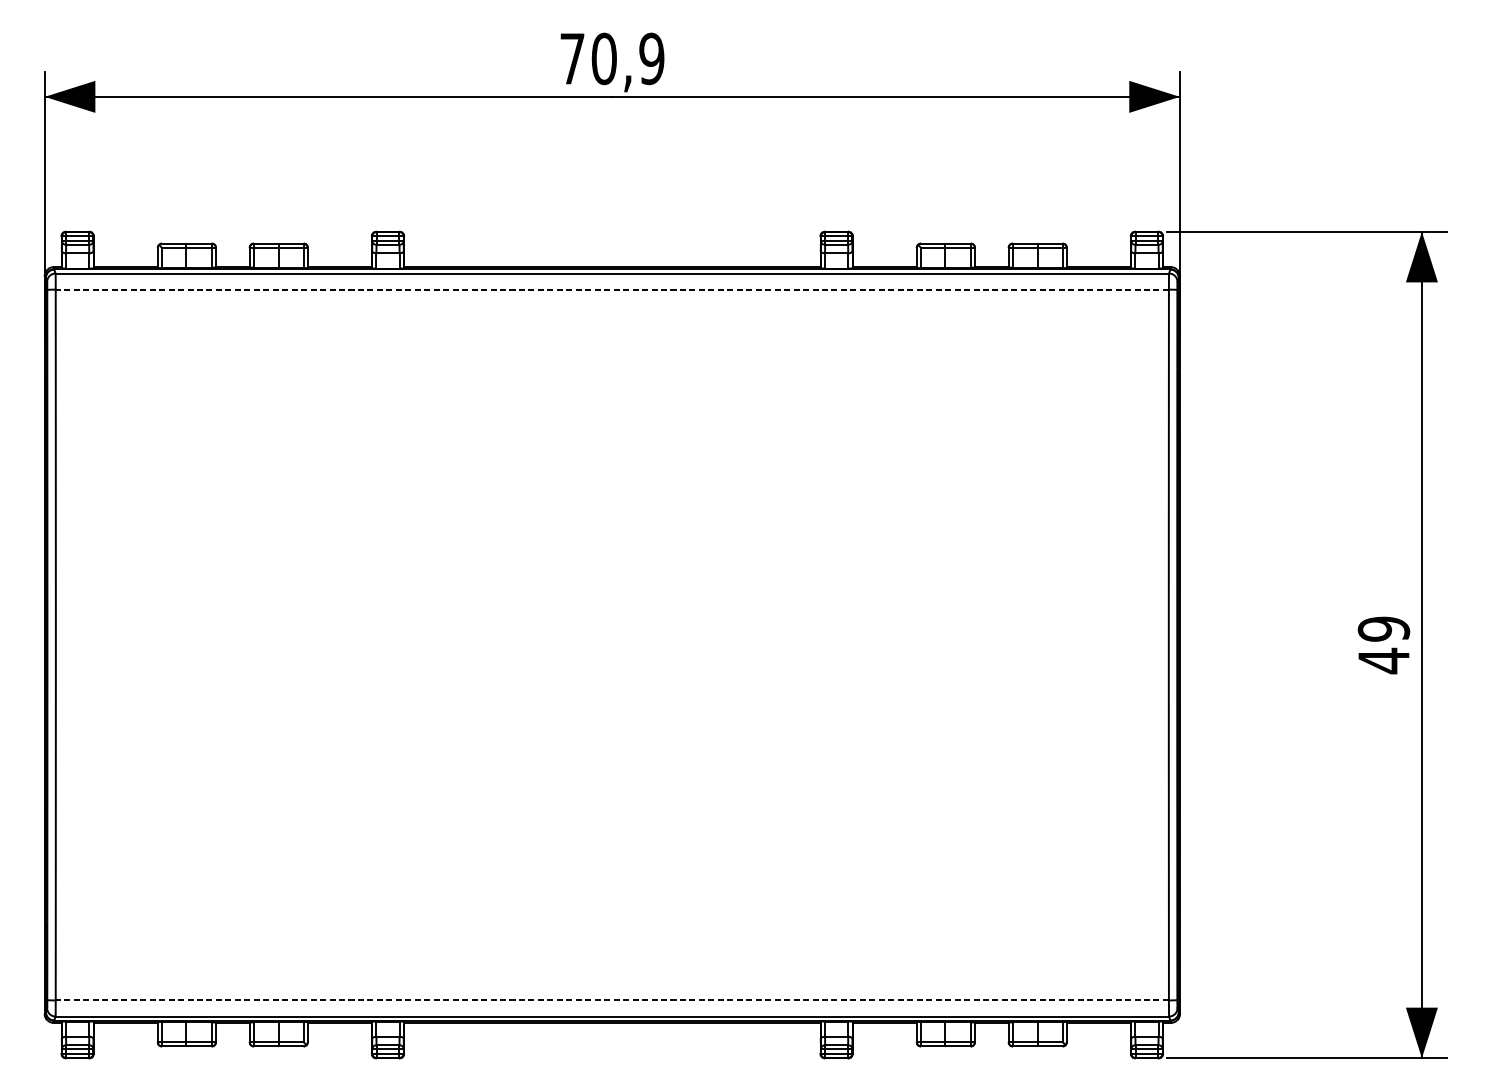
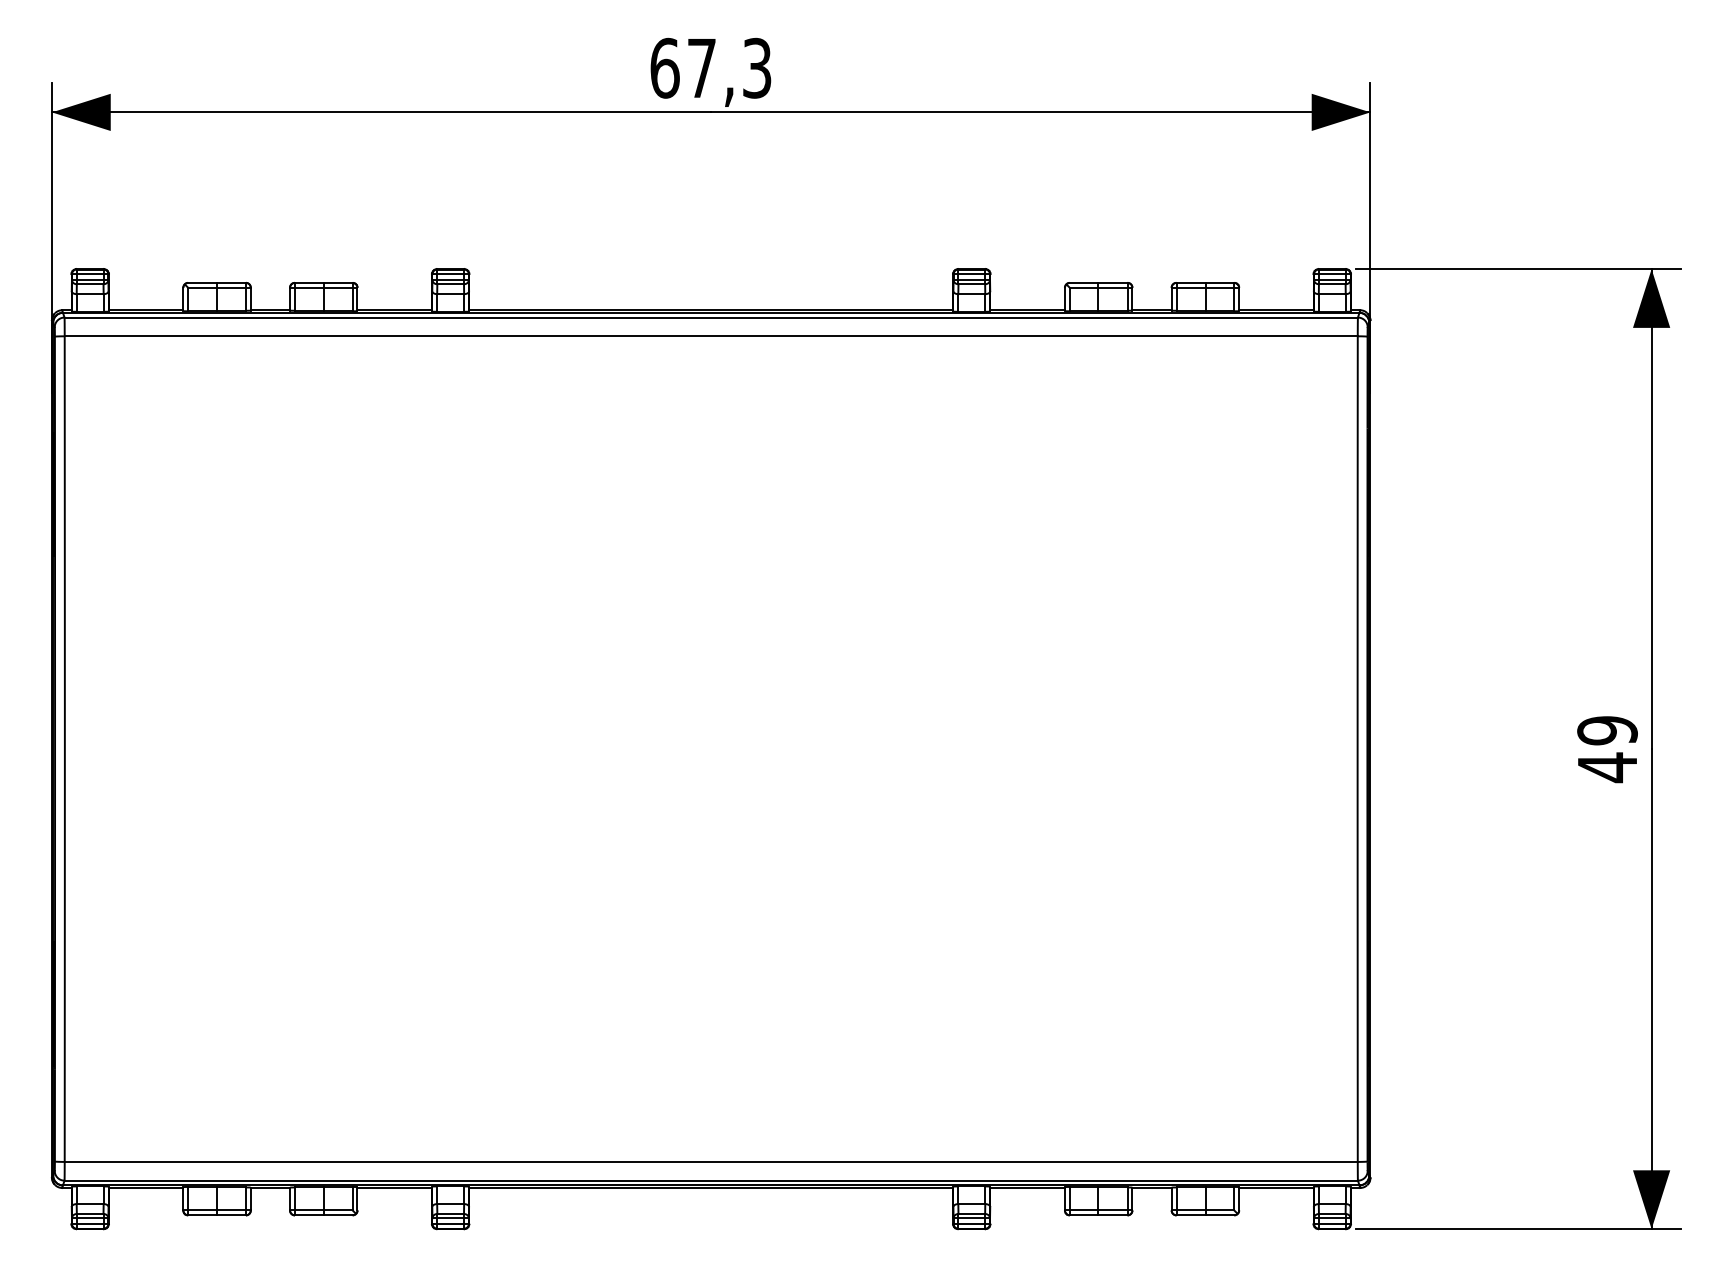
text: (611, 58) -> (710, 67), 70,9 -> 67,3
line: (612, 289) -> (711, 336), dashed -> solid
line: (612, 1000) -> (711, 1161), dashed -> solid

